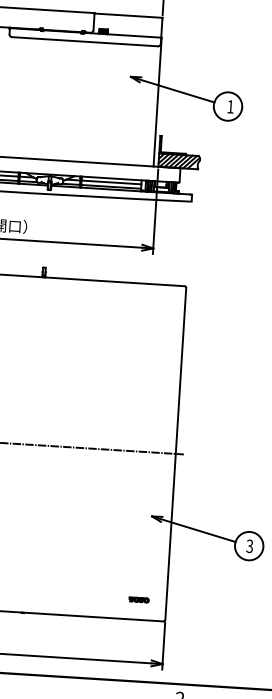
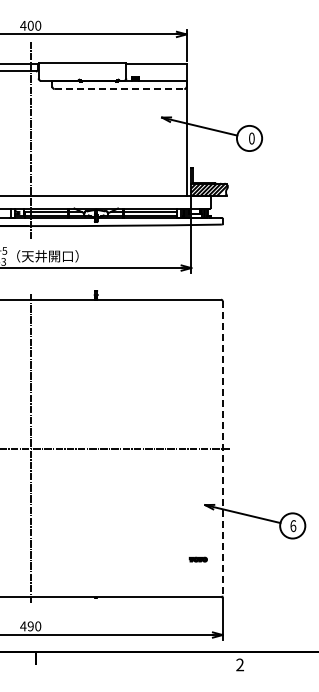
line: (84, 42) -> (119, 89), solid -> dashed
text: (230, 106) -> (251, 138), 1 -> 0
line: (175, 455) -> (222, 449), solid -> dashed
text: (250, 546) -> (293, 526), 3 -> 6
part: (138, 599) -> (197, 559), moved

